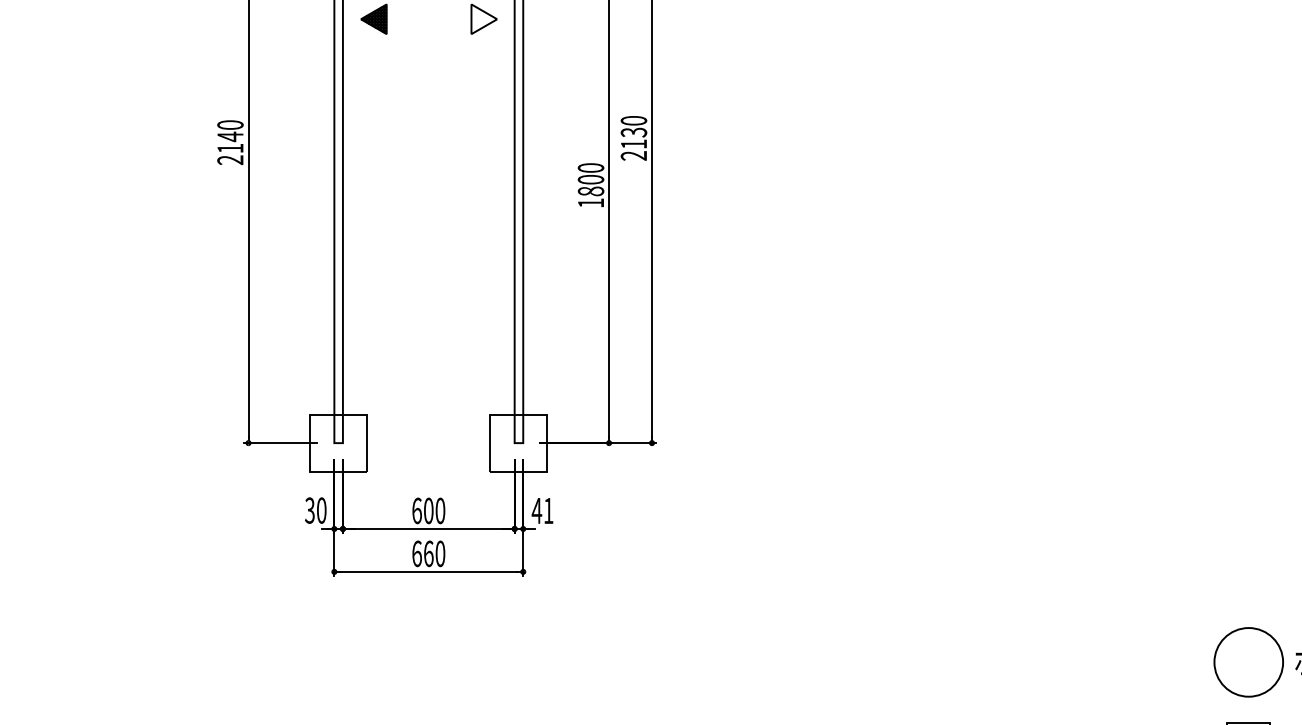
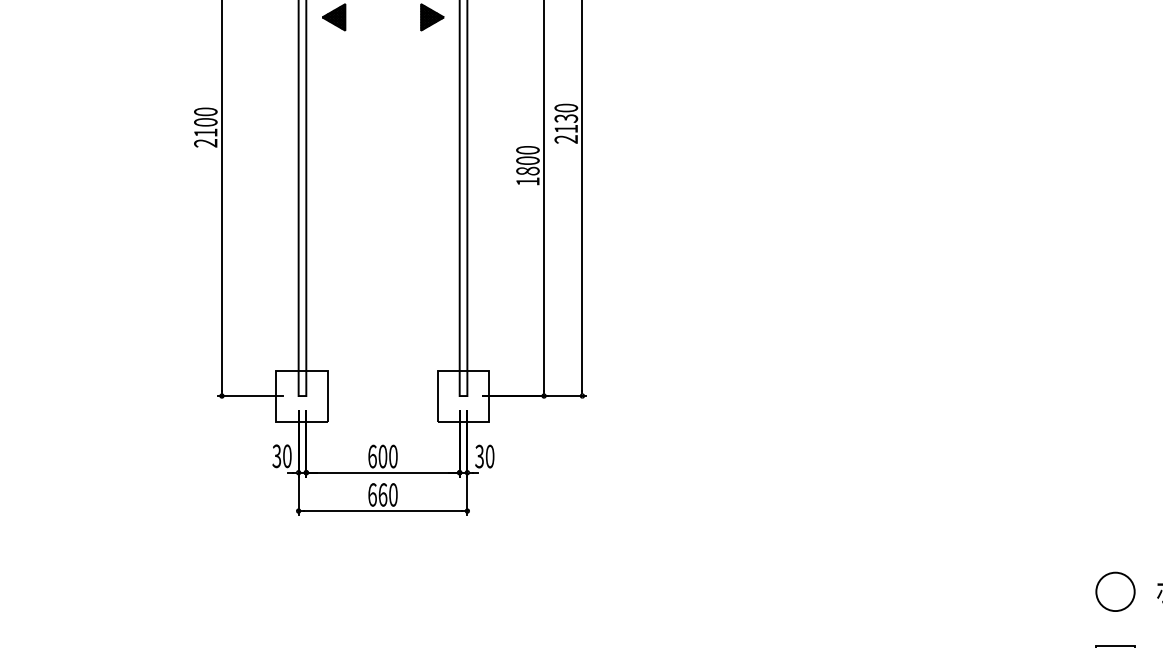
hatch: (484, 19) -> (432, 17), added
text: (230, 136) -> (205, 122), 2140 -> 2100
text: (542, 510) -> (484, 456), 41 -> 30
circle: (1248, 661) -> (1115, 591), size x0.62

